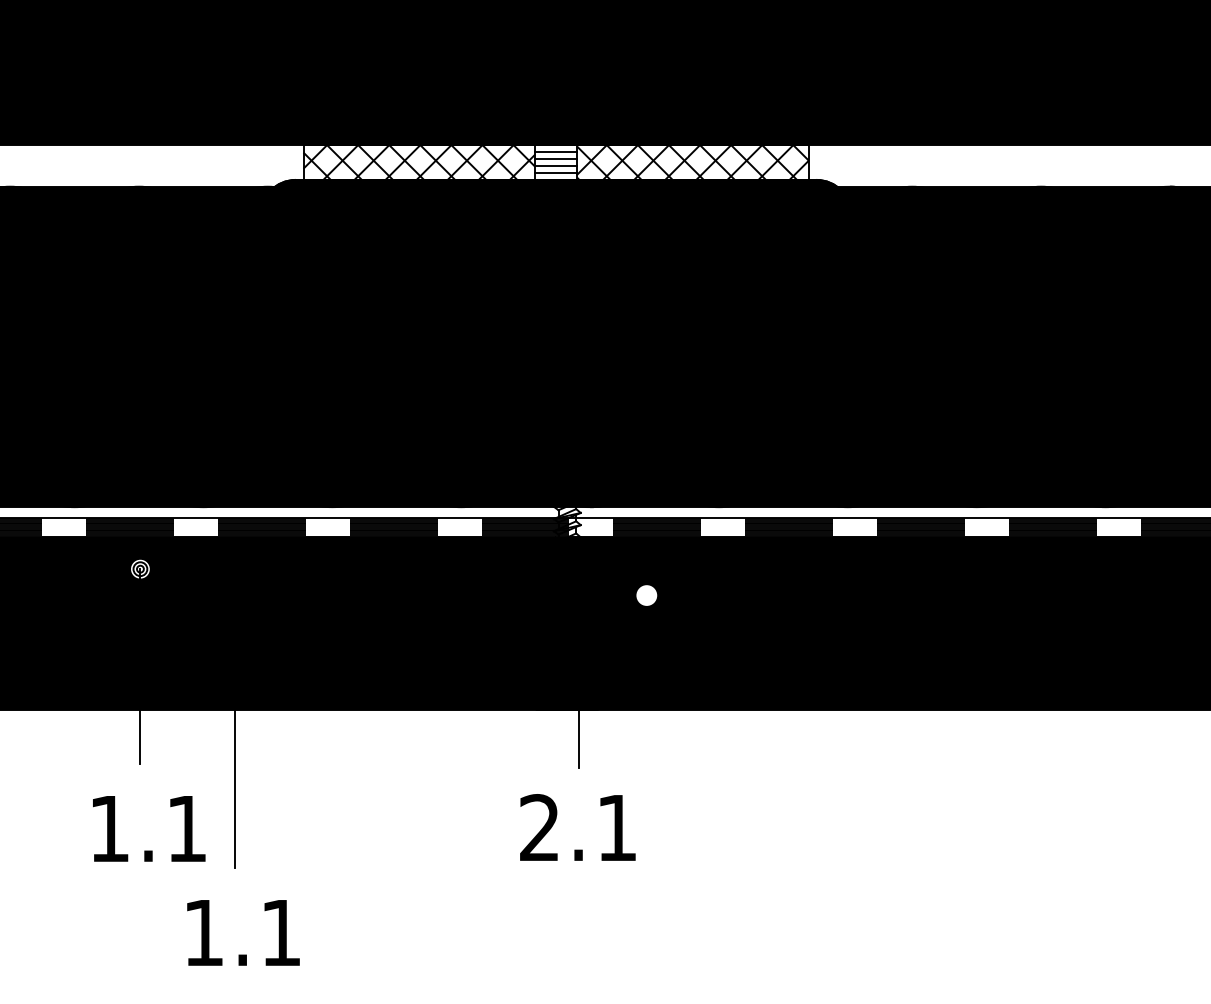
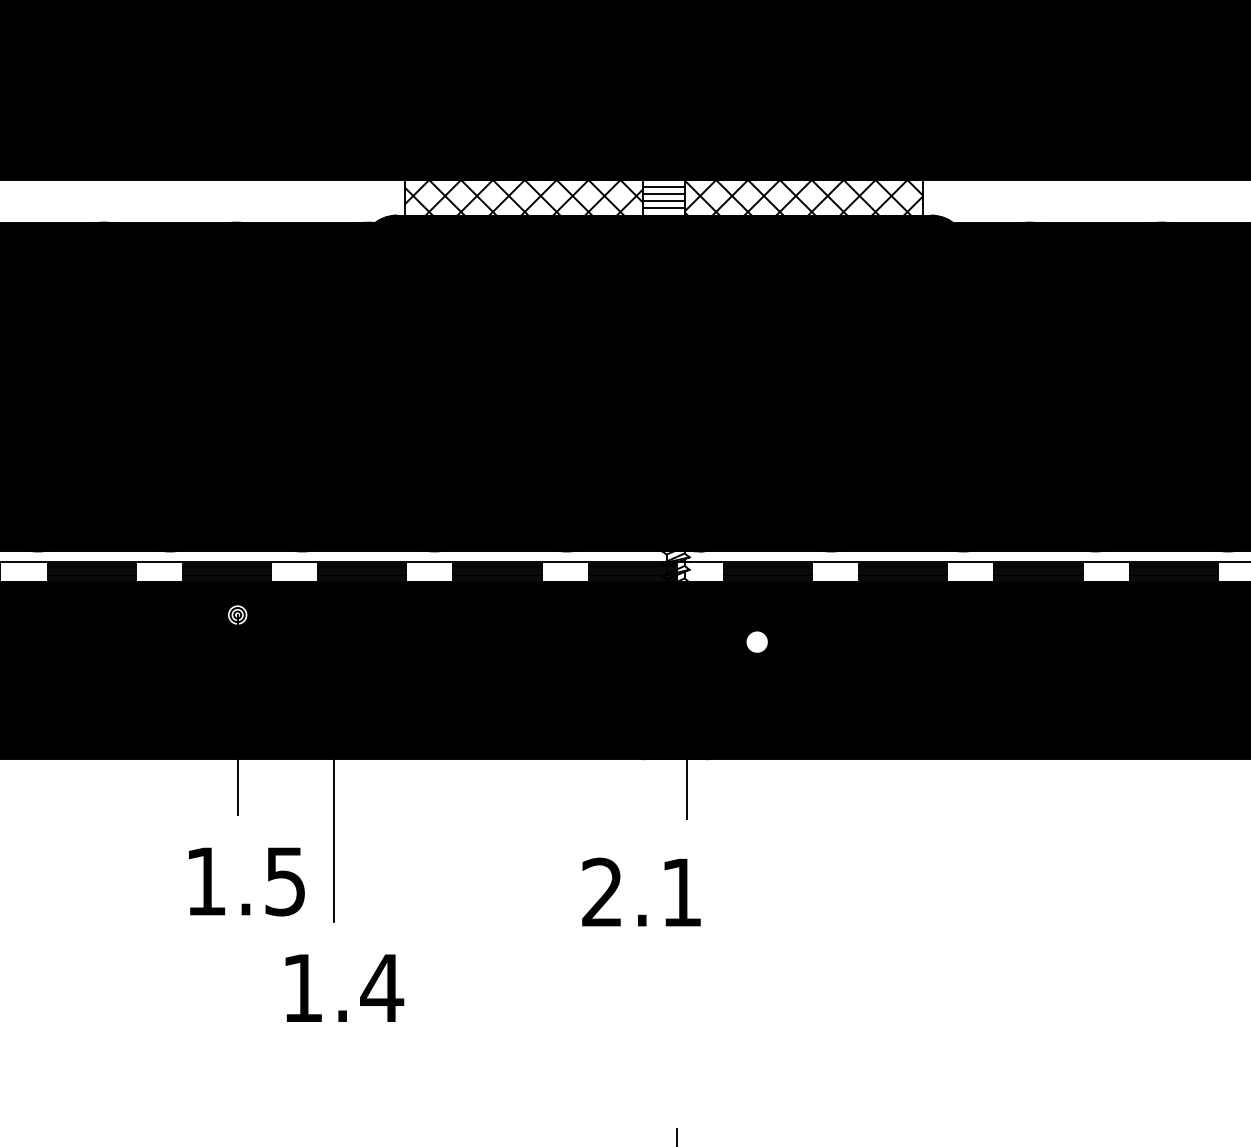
text: (577, 826) -> (641, 891), moved
text: (186, 828) -> (284, 881), 1.1 -> 1.5
text: (281, 932) -> (382, 987), 1.1 -> 1.4

